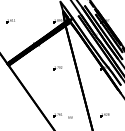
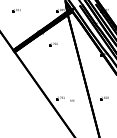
part: (57, 68) -> (53, 44), moved

